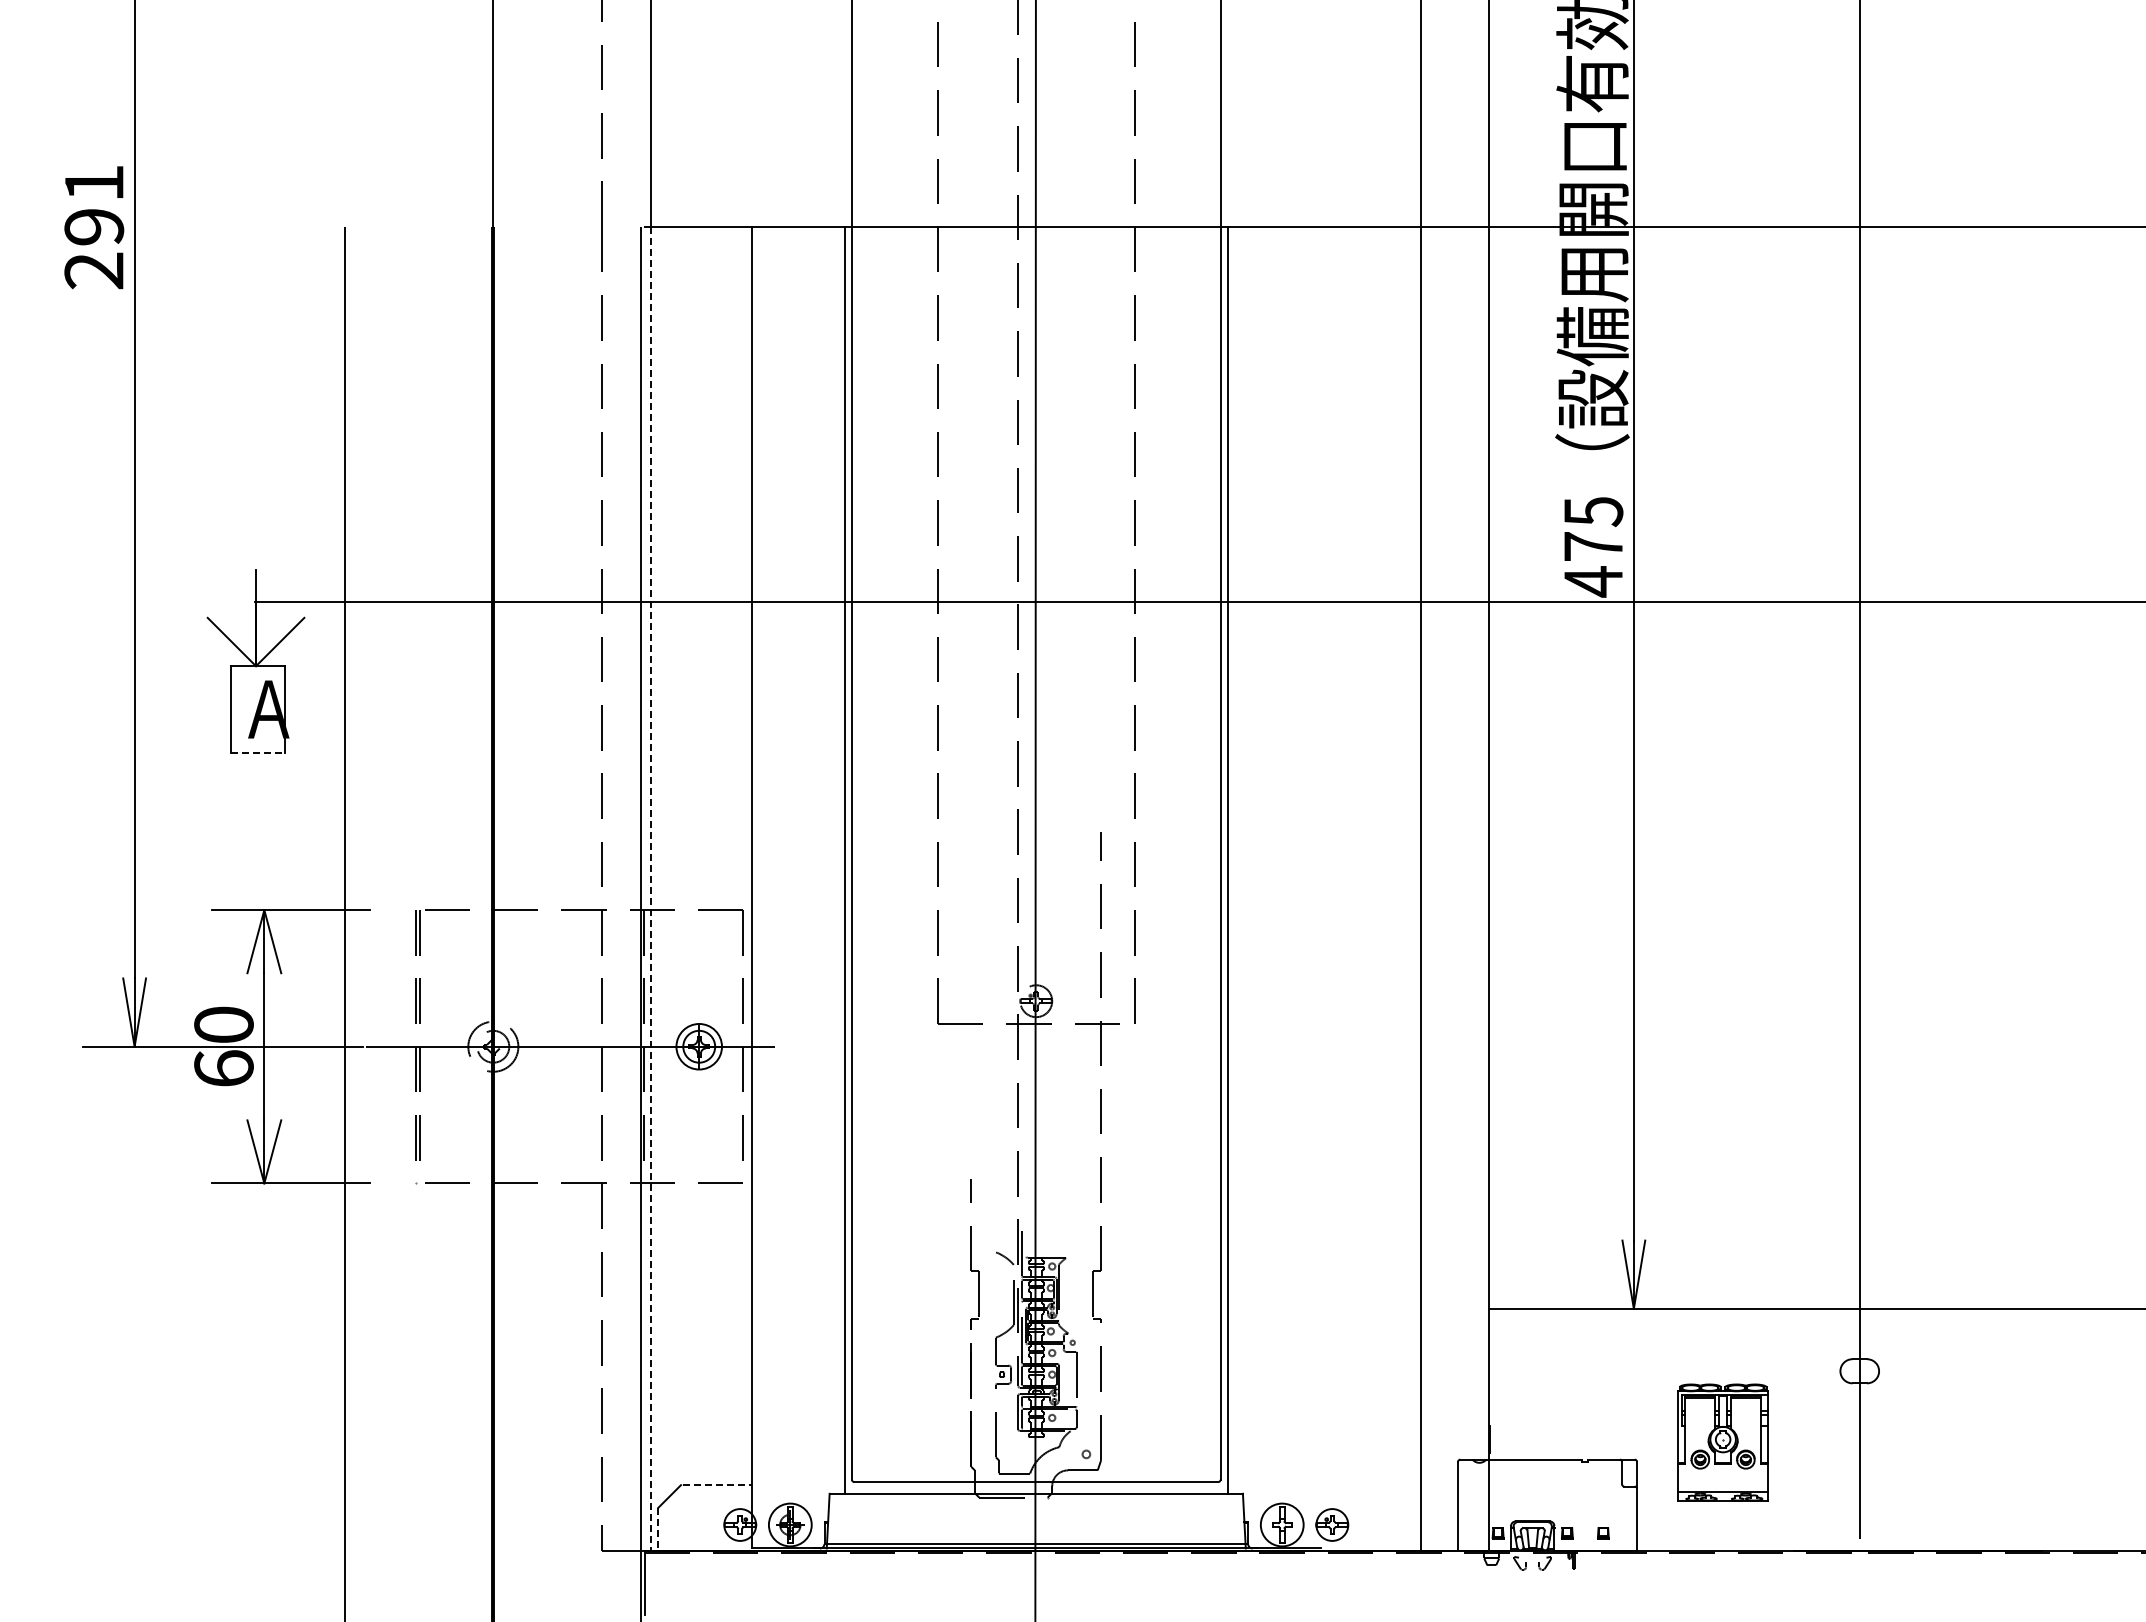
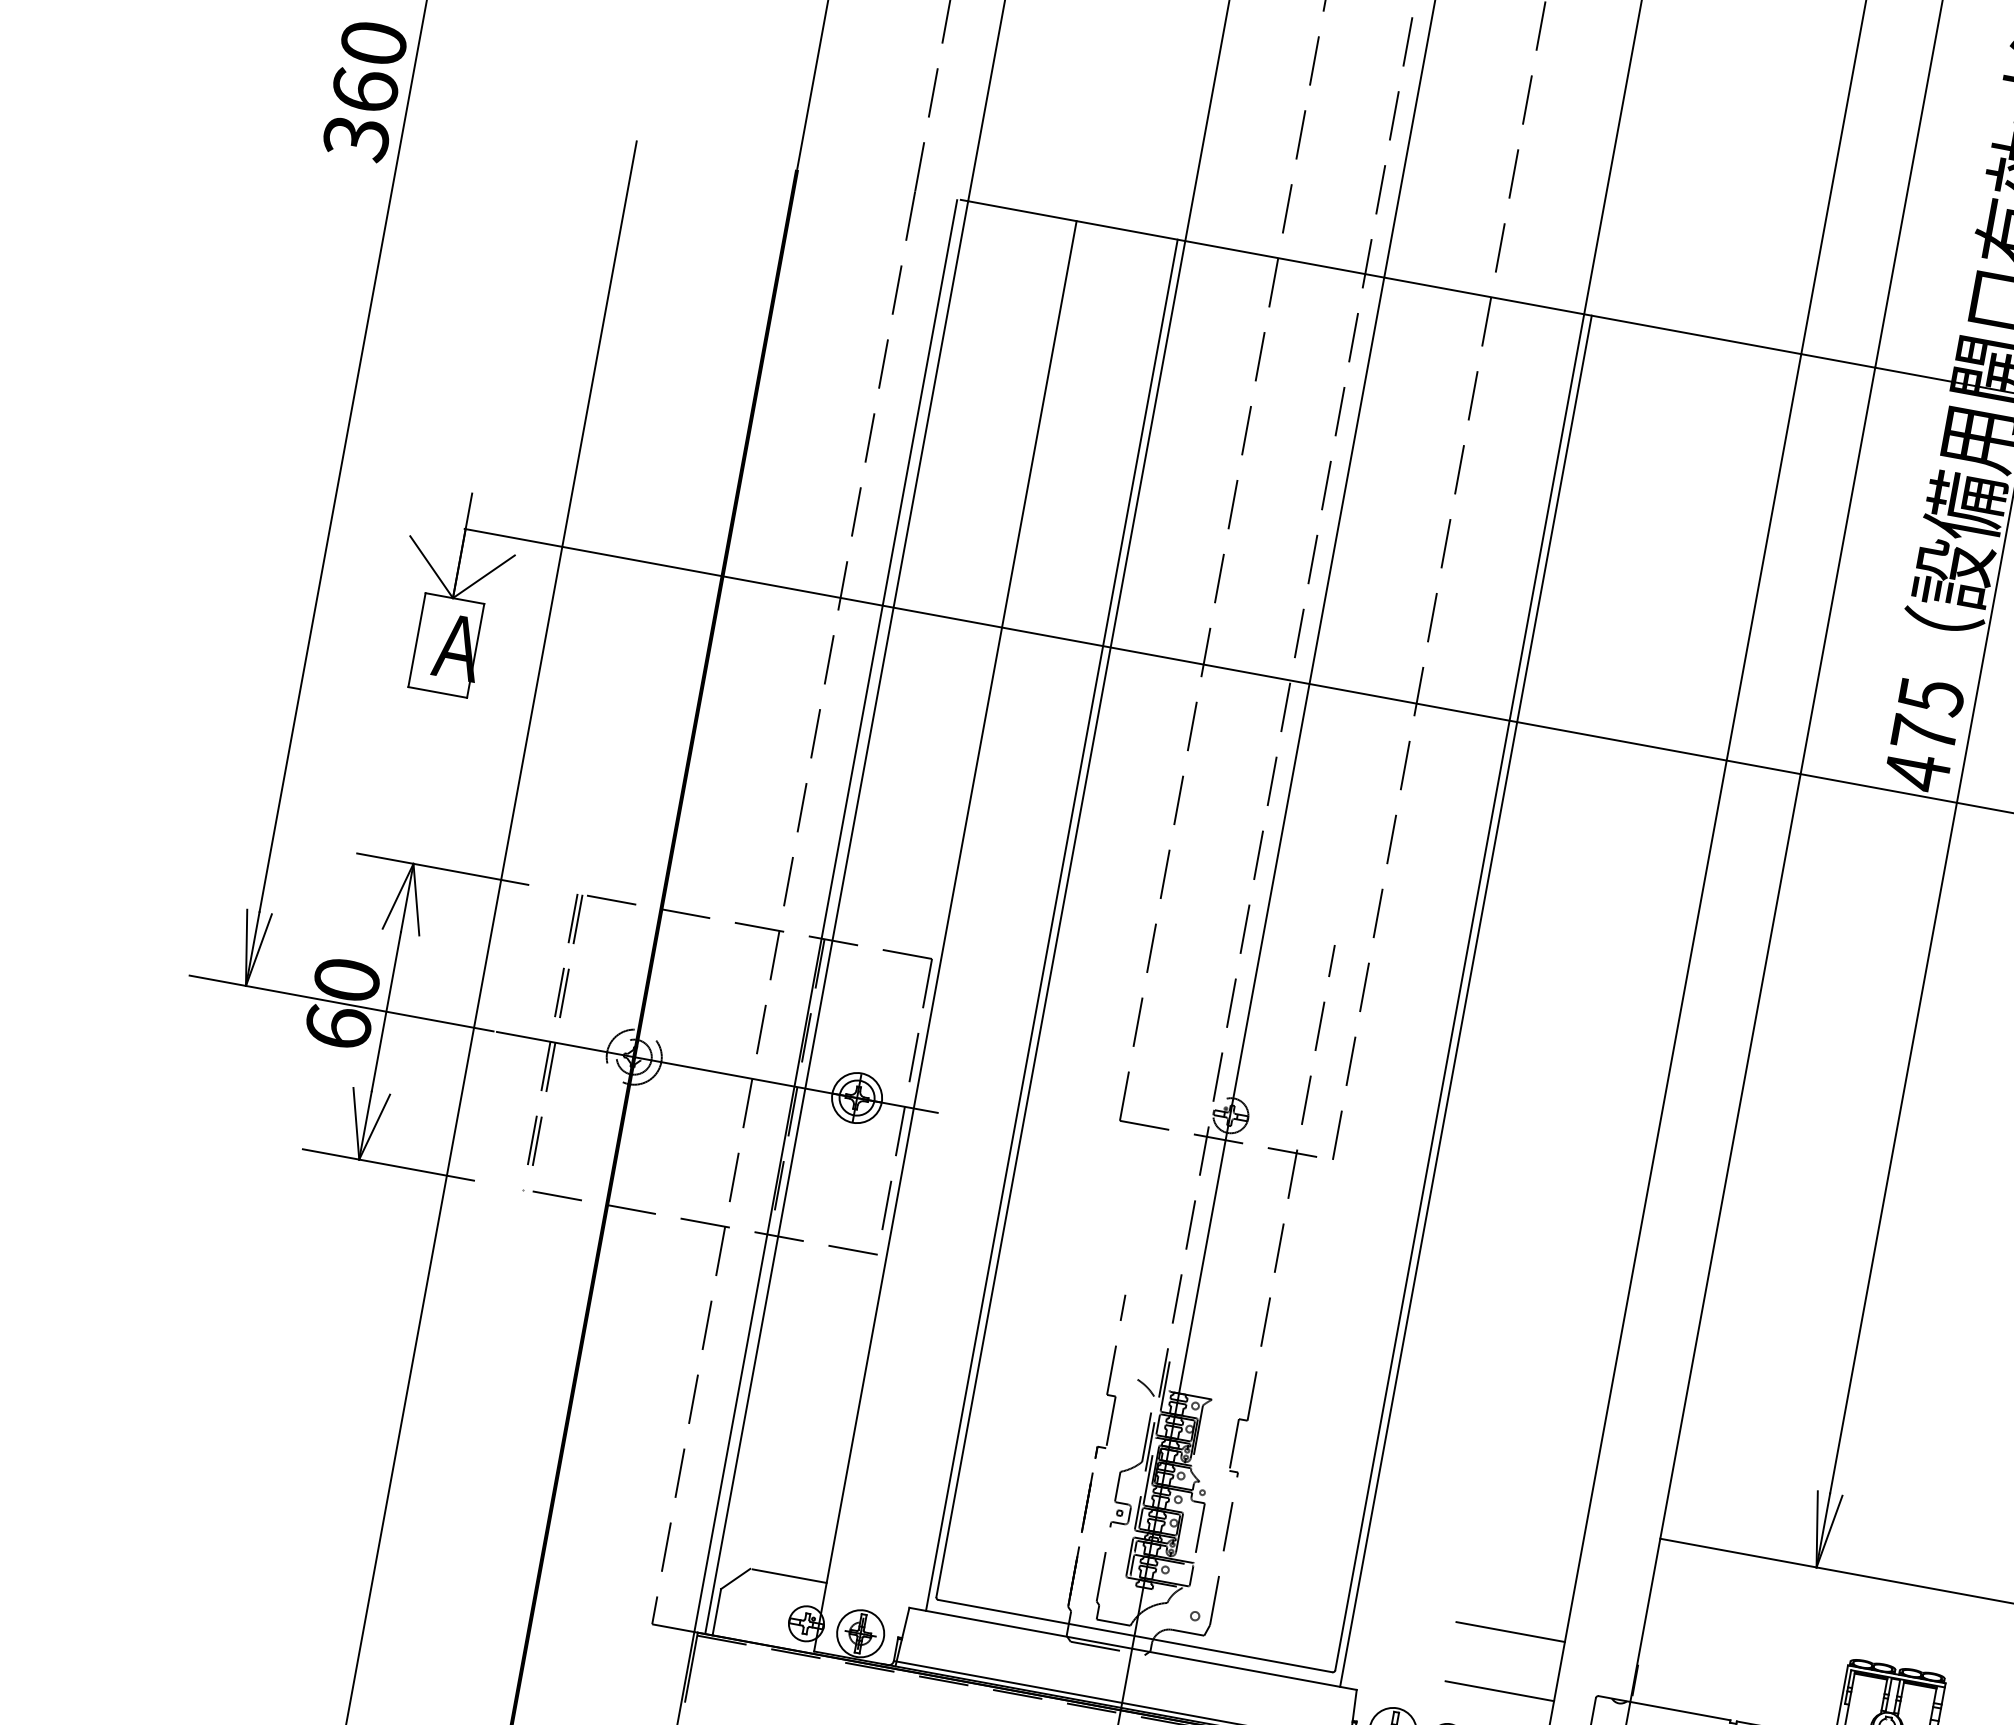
text: (94, 227) -> (365, 91), 291 -> 360
line: (258, 753) -> (438, 693), dashed -> solid
line: (651, 888) -> (836, 917), dashed -> solid
line: (1370, 1416) -> (1510, 1631), added
line: (1370, 1471) -> (1499, 1691), added
line: (717, 1485) -> (789, 1576), dashed -> solid
line: (658, 1529) -> (717, 1612), dashed -> solid

